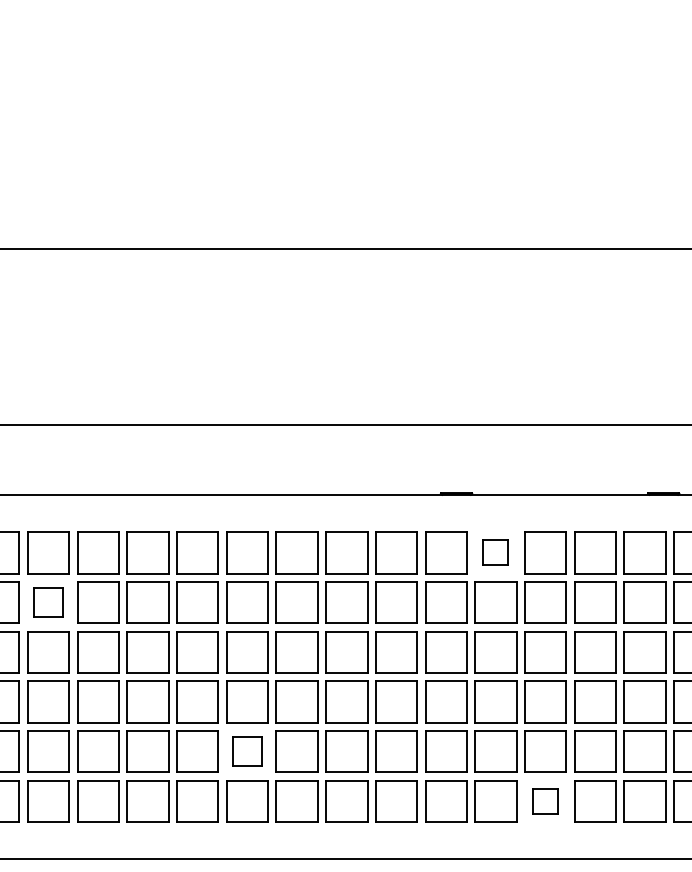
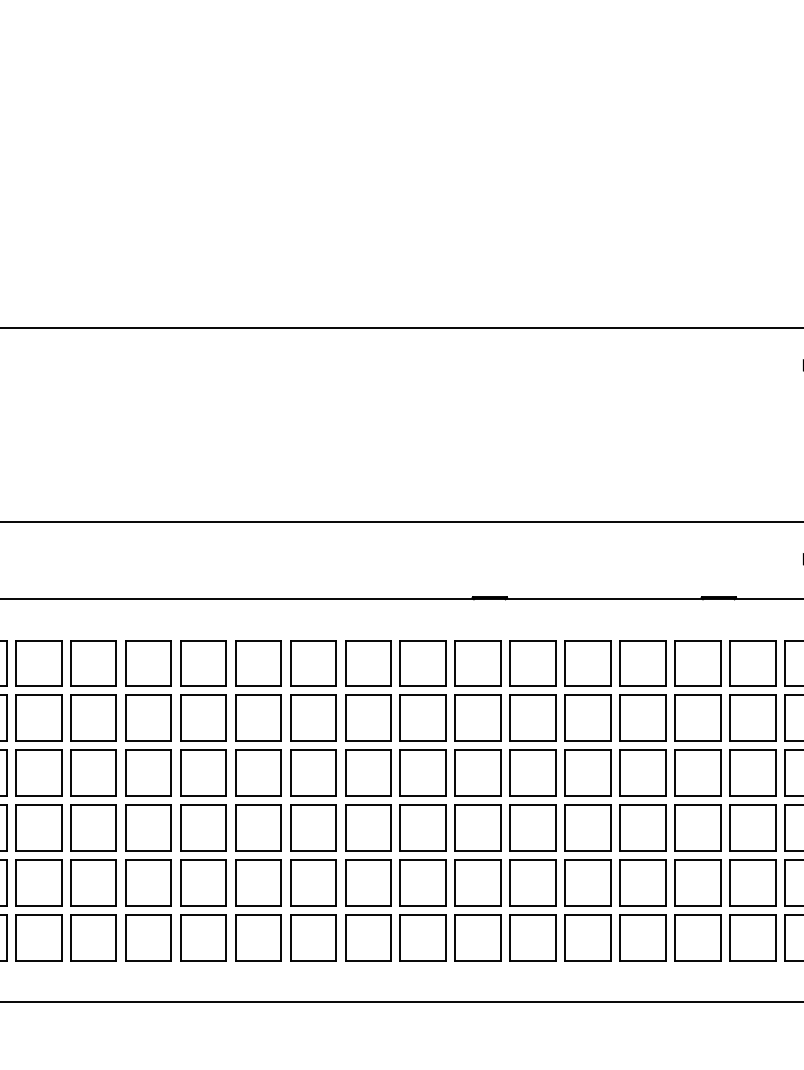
part: (495, 552) -> (532, 663), size x1.67
part: (48, 601) -> (38, 717), size x1.43
part: (247, 751) -> (258, 882), size x1.43
part: (544, 800) -> (587, 937), size x1.67

